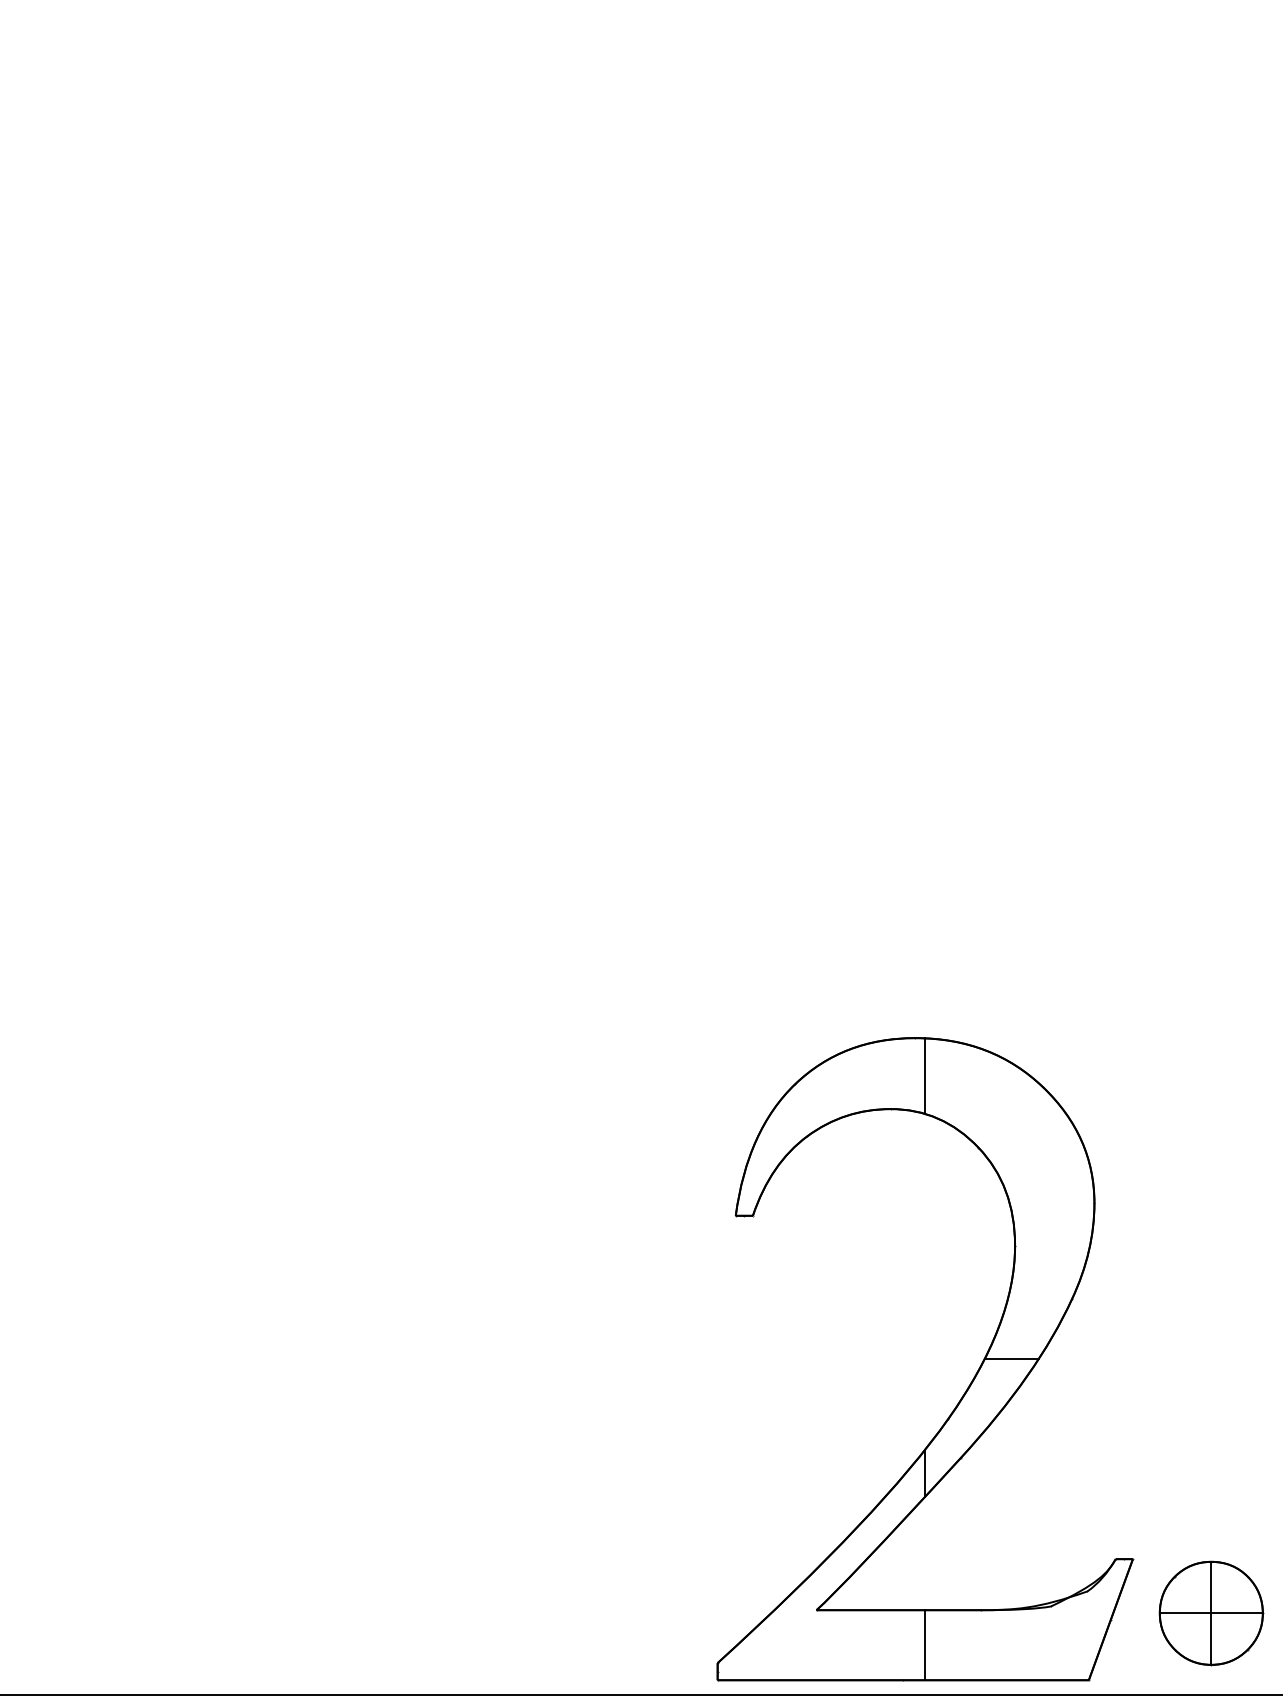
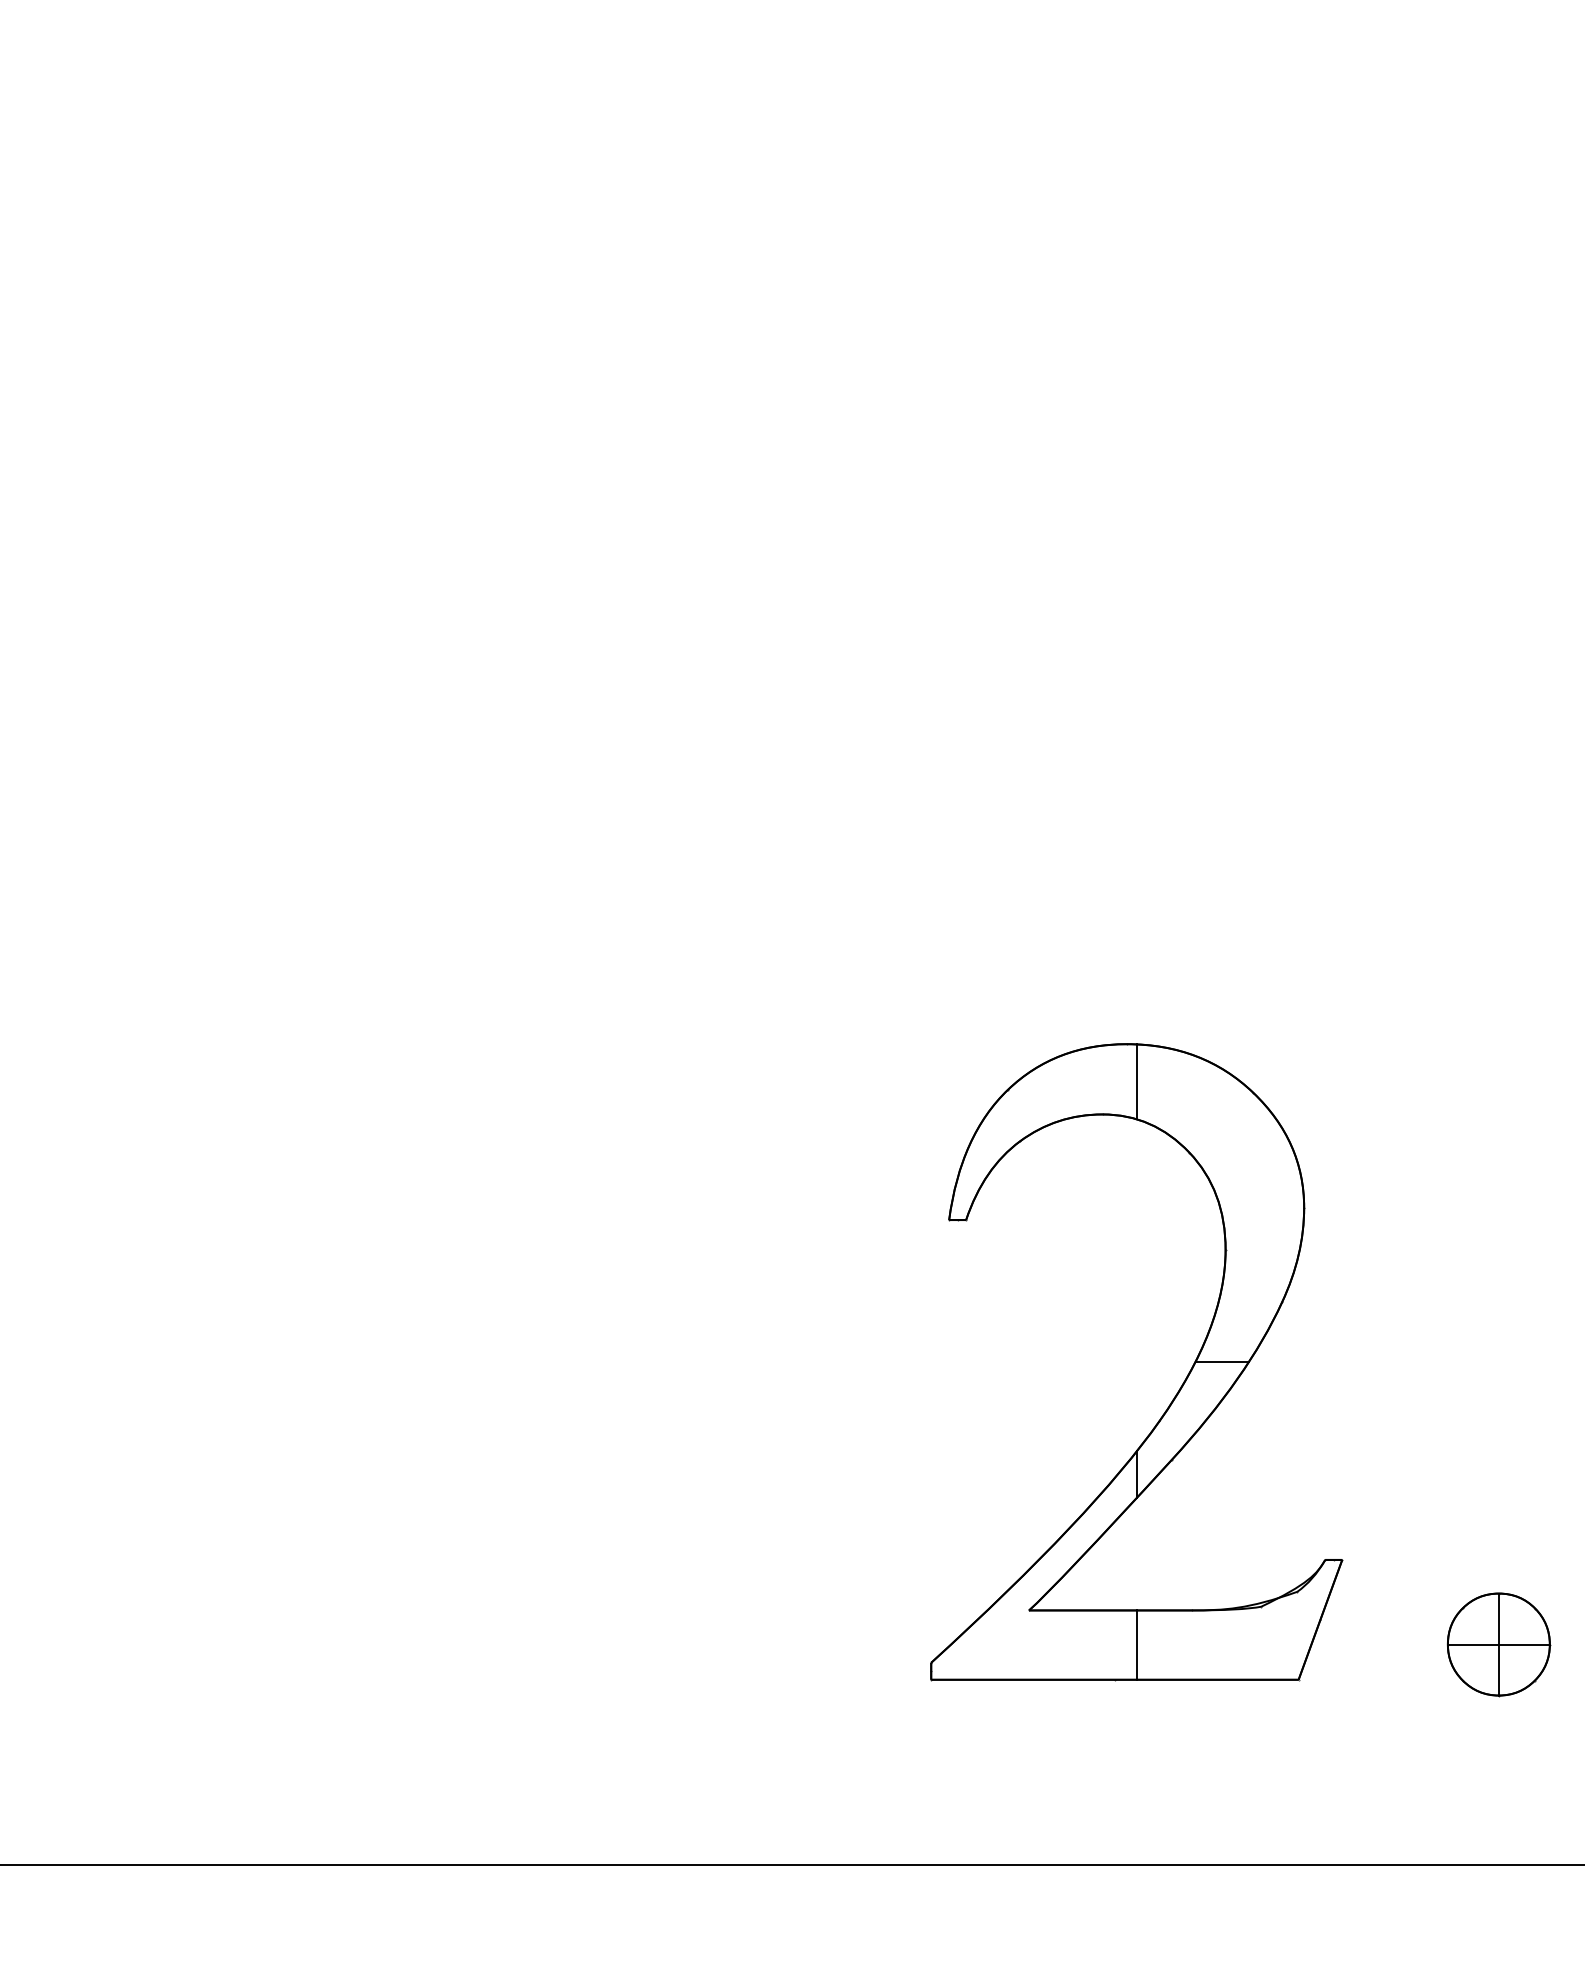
part: (969, 1383) -> (1180, 1386), moved
part: (1211, 1613) -> (1499, 1644), moved

